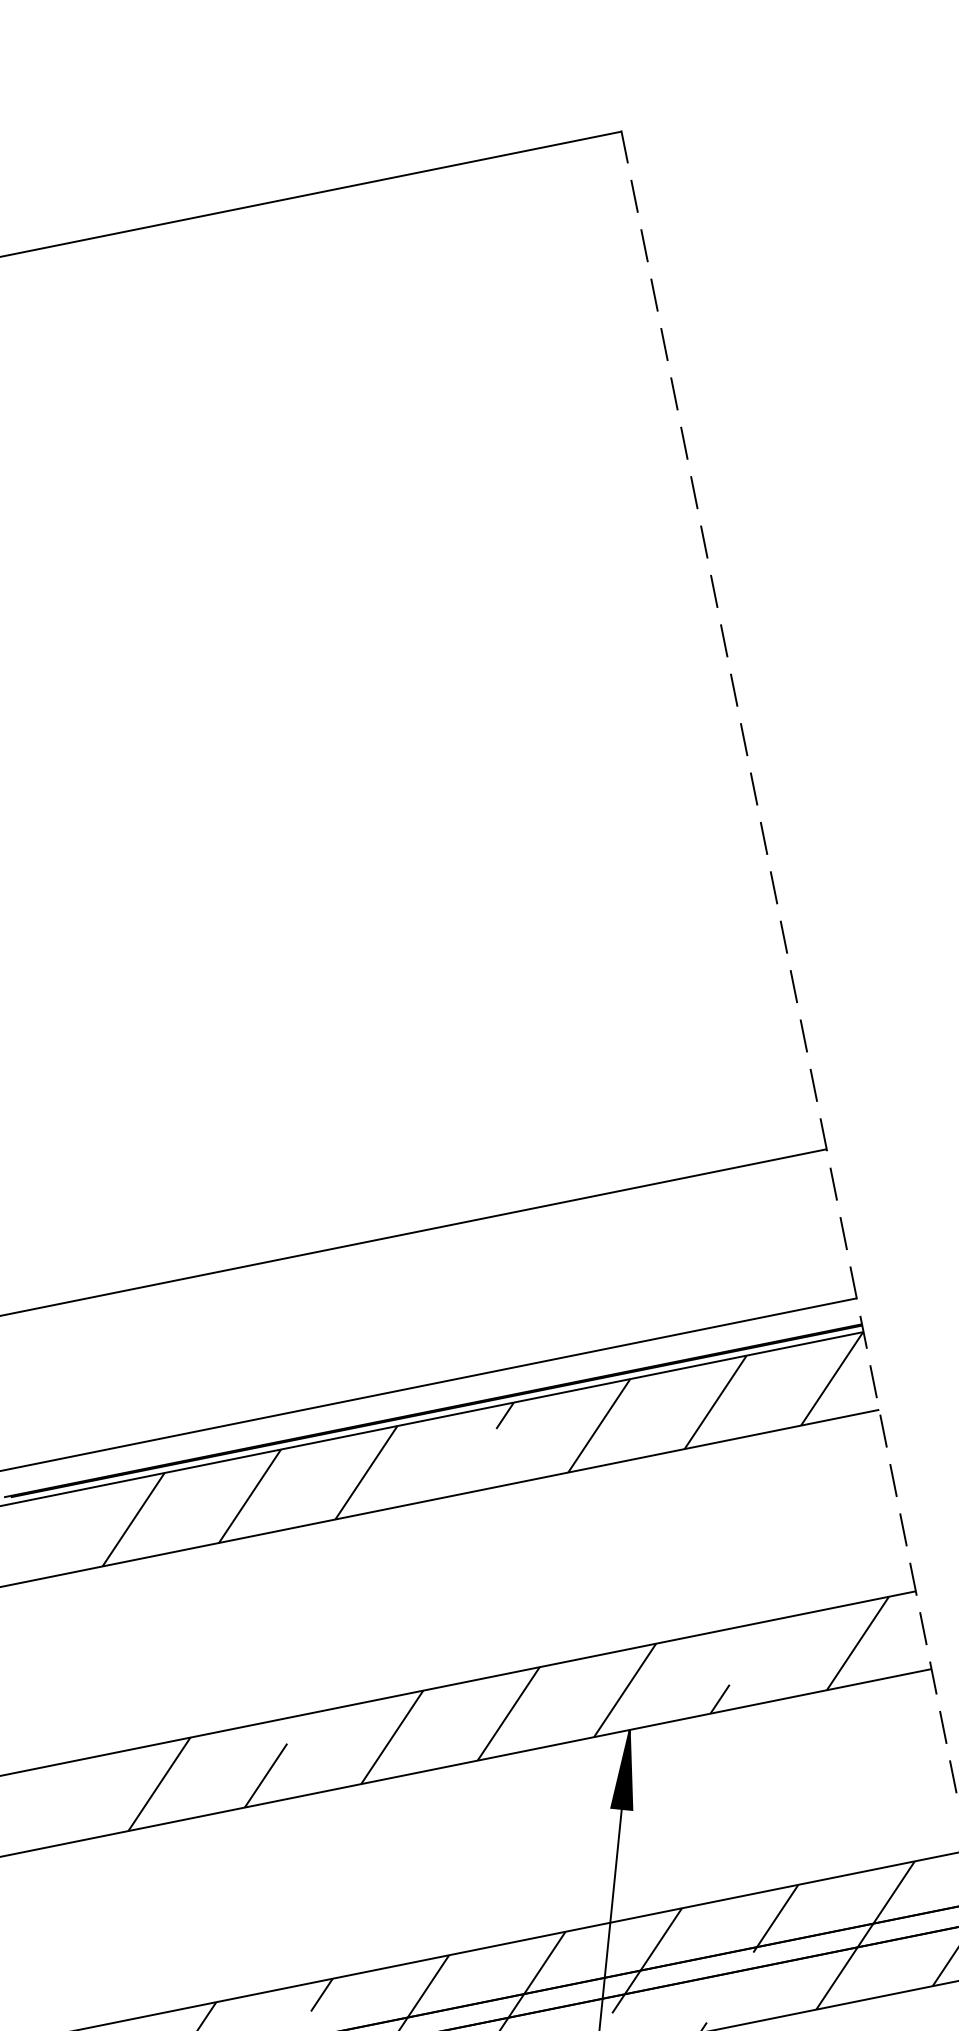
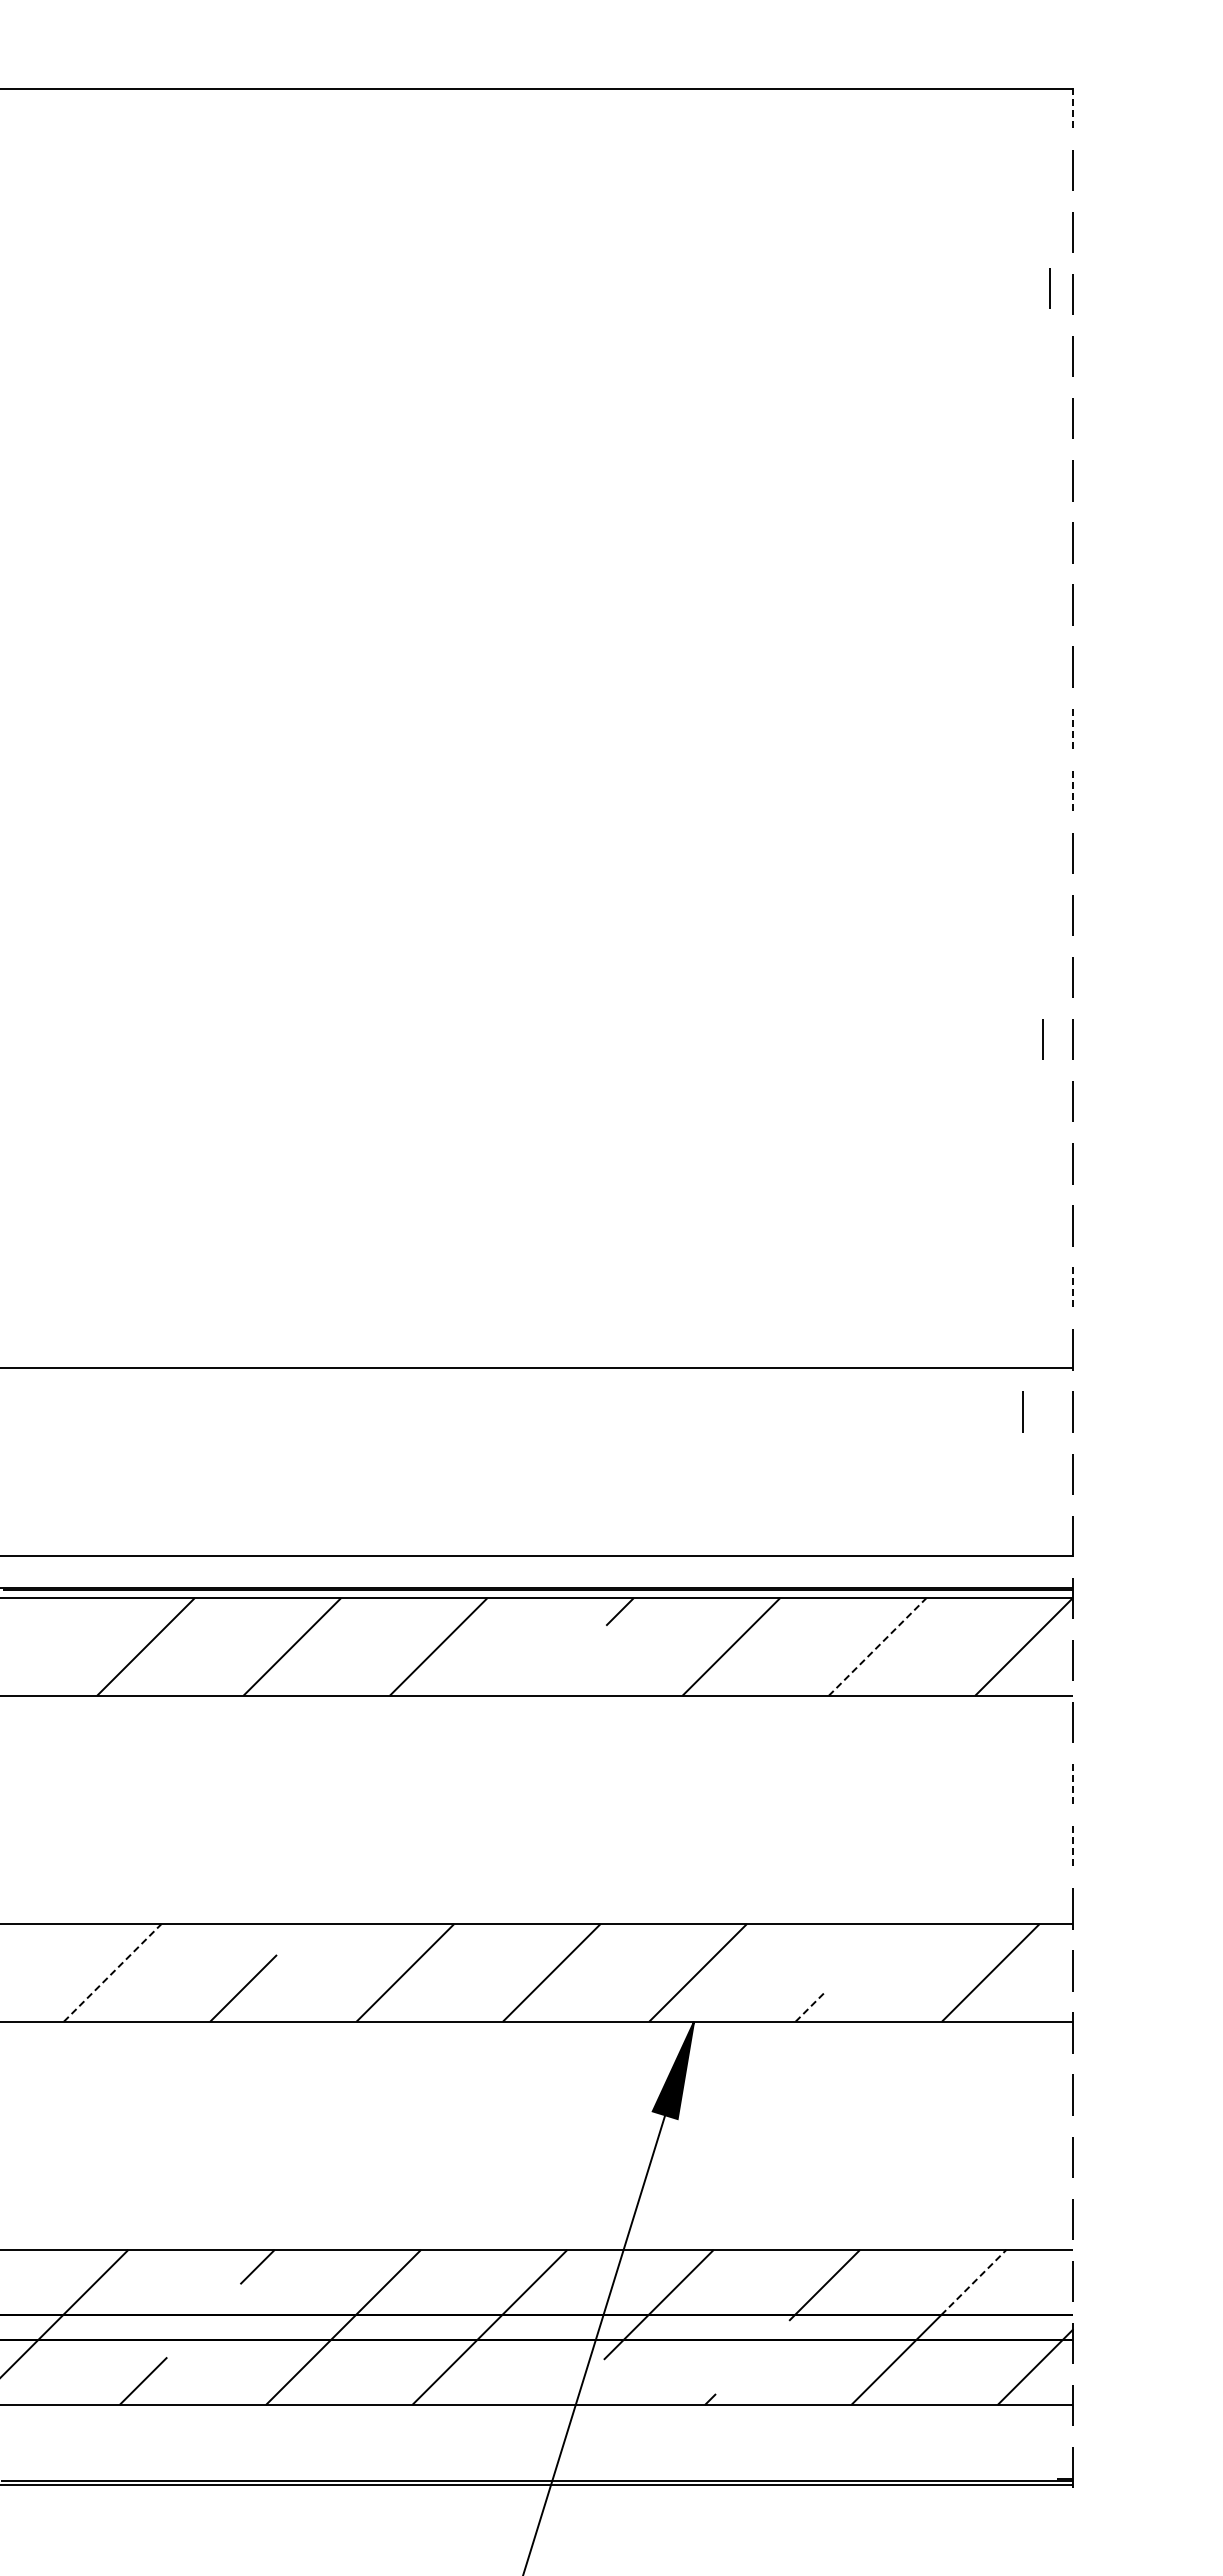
line: (624, 147) -> (1073, 108), solid -> dashed
line: (634, 294) -> (1049, 288), added
line: (724, 641) -> (1073, 729), solid -> dashed
line: (734, 690) -> (1073, 791), solid -> dashed
line: (749, 892) -> (1042, 1039), added
line: (813, 1084) -> (1073, 1287), solid -> dashed
line: (793, 1191) -> (1022, 1411), added
line: (715, 1401) -> (877, 1646), solid -> dashed
line: (893, 1480) -> (1073, 1784), solid -> dashed
line: (903, 1529) -> (1073, 1846), solid -> dashed
line: (720, 1698) -> (811, 2006), solid -> dashed
line: (160, 1783) -> (113, 1972), solid -> dashed
line: (894, 1892) -> (974, 2282), solid -> dashed

